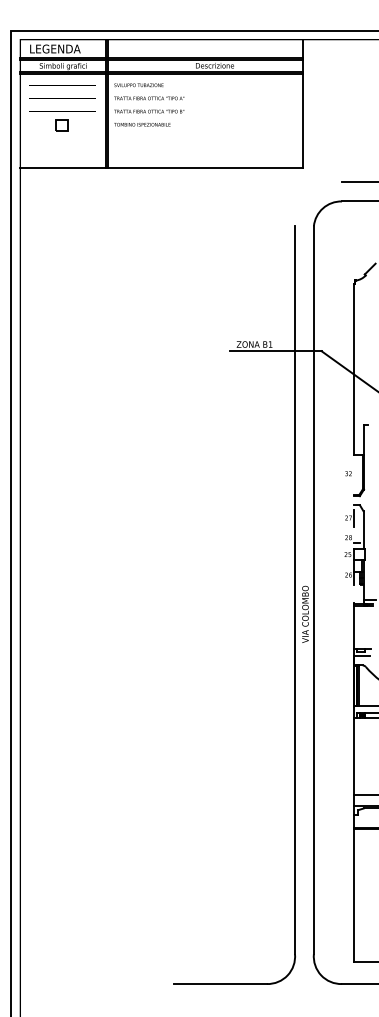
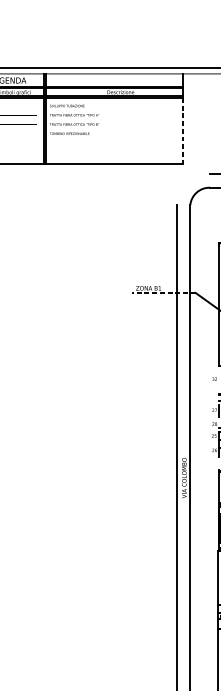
line: (302, 121) -> (182, 131), solid -> dashed
part: (61, 125) -> (12, 134), removed
line: (275, 351) -> (163, 293), solid -> dashed

